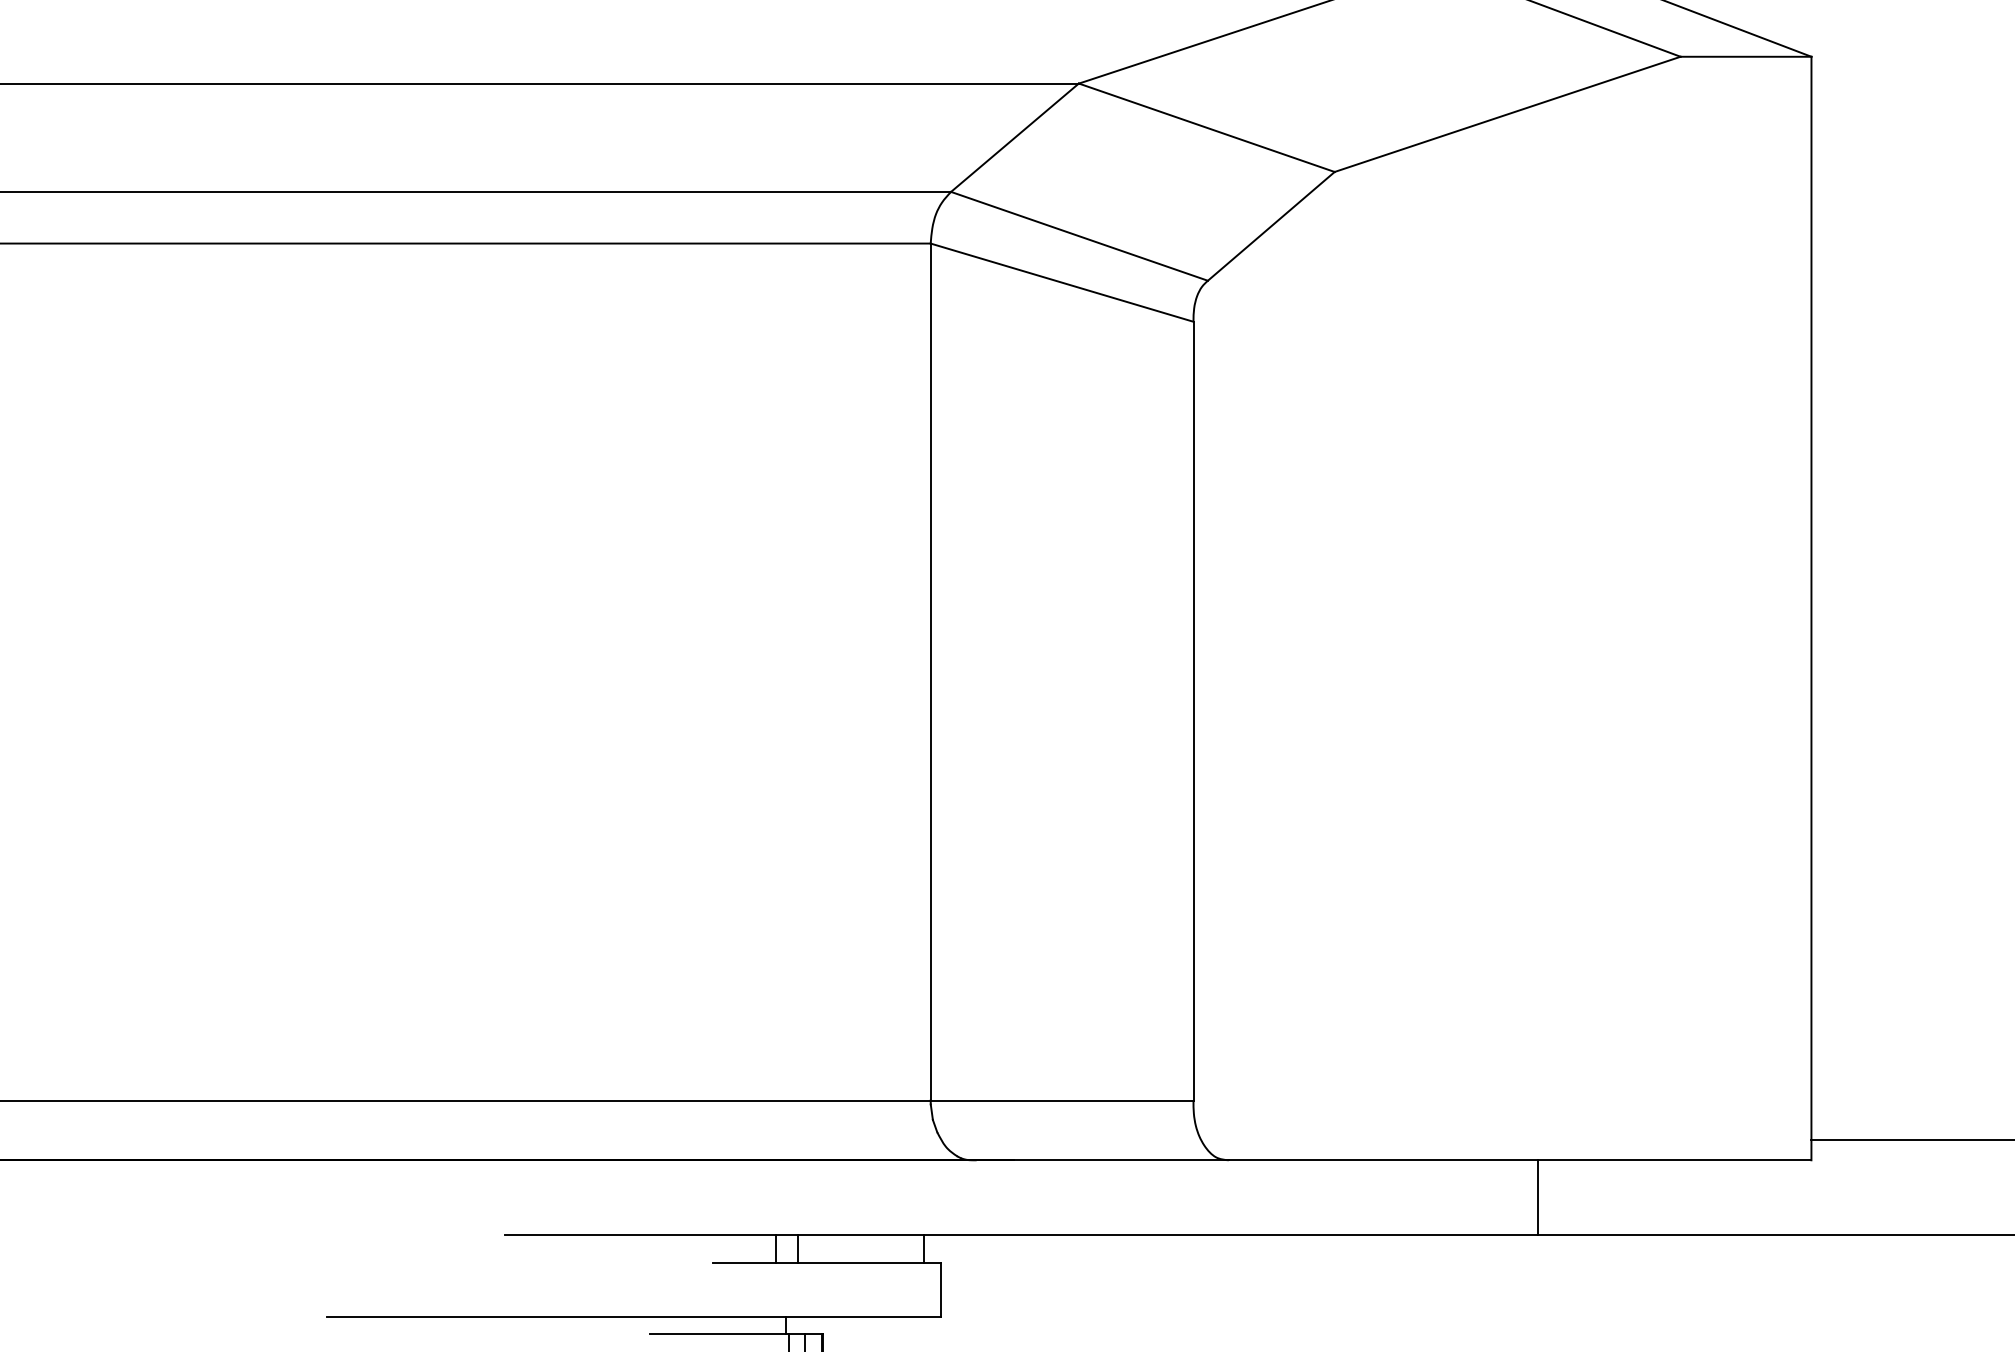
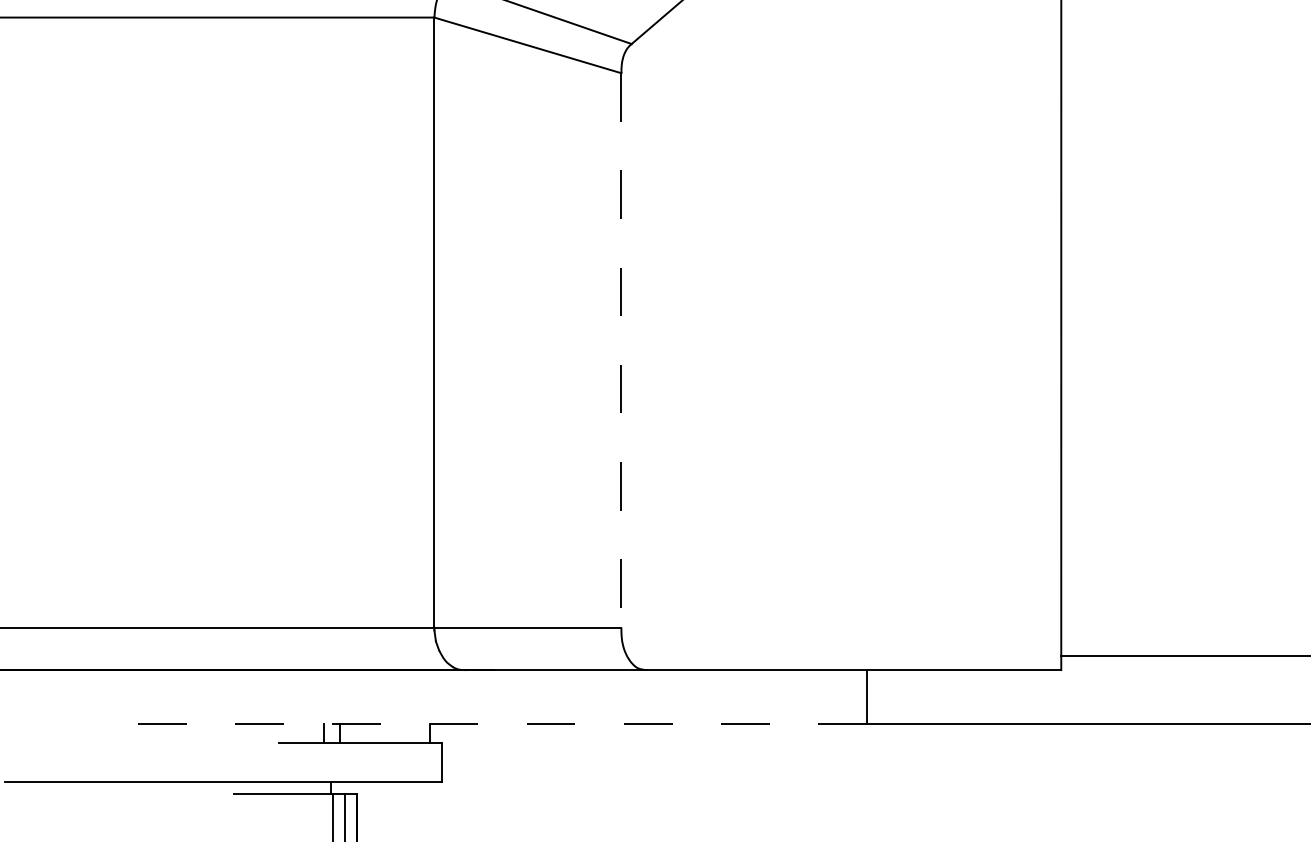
line: (1193, 711) -> (621, 350), solid -> dashed
line: (1021, 1235) -> (498, 723), solid -> dashed

